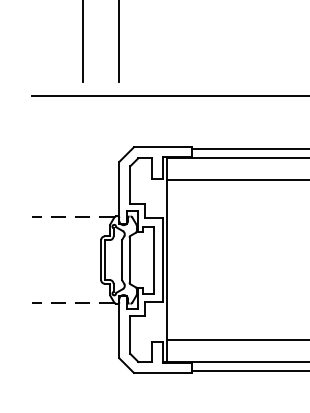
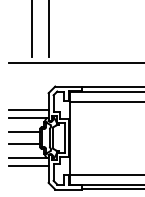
line: (75, 197) -> (28, 109), added
line: (73, 217) -> (27, 118), dashed -> solid
line: (66, 247) -> (24, 132), added
line: (66, 272) -> (24, 143), added
line: (73, 302) -> (27, 157), dashed -> solid
line: (75, 322) -> (28, 166), added

